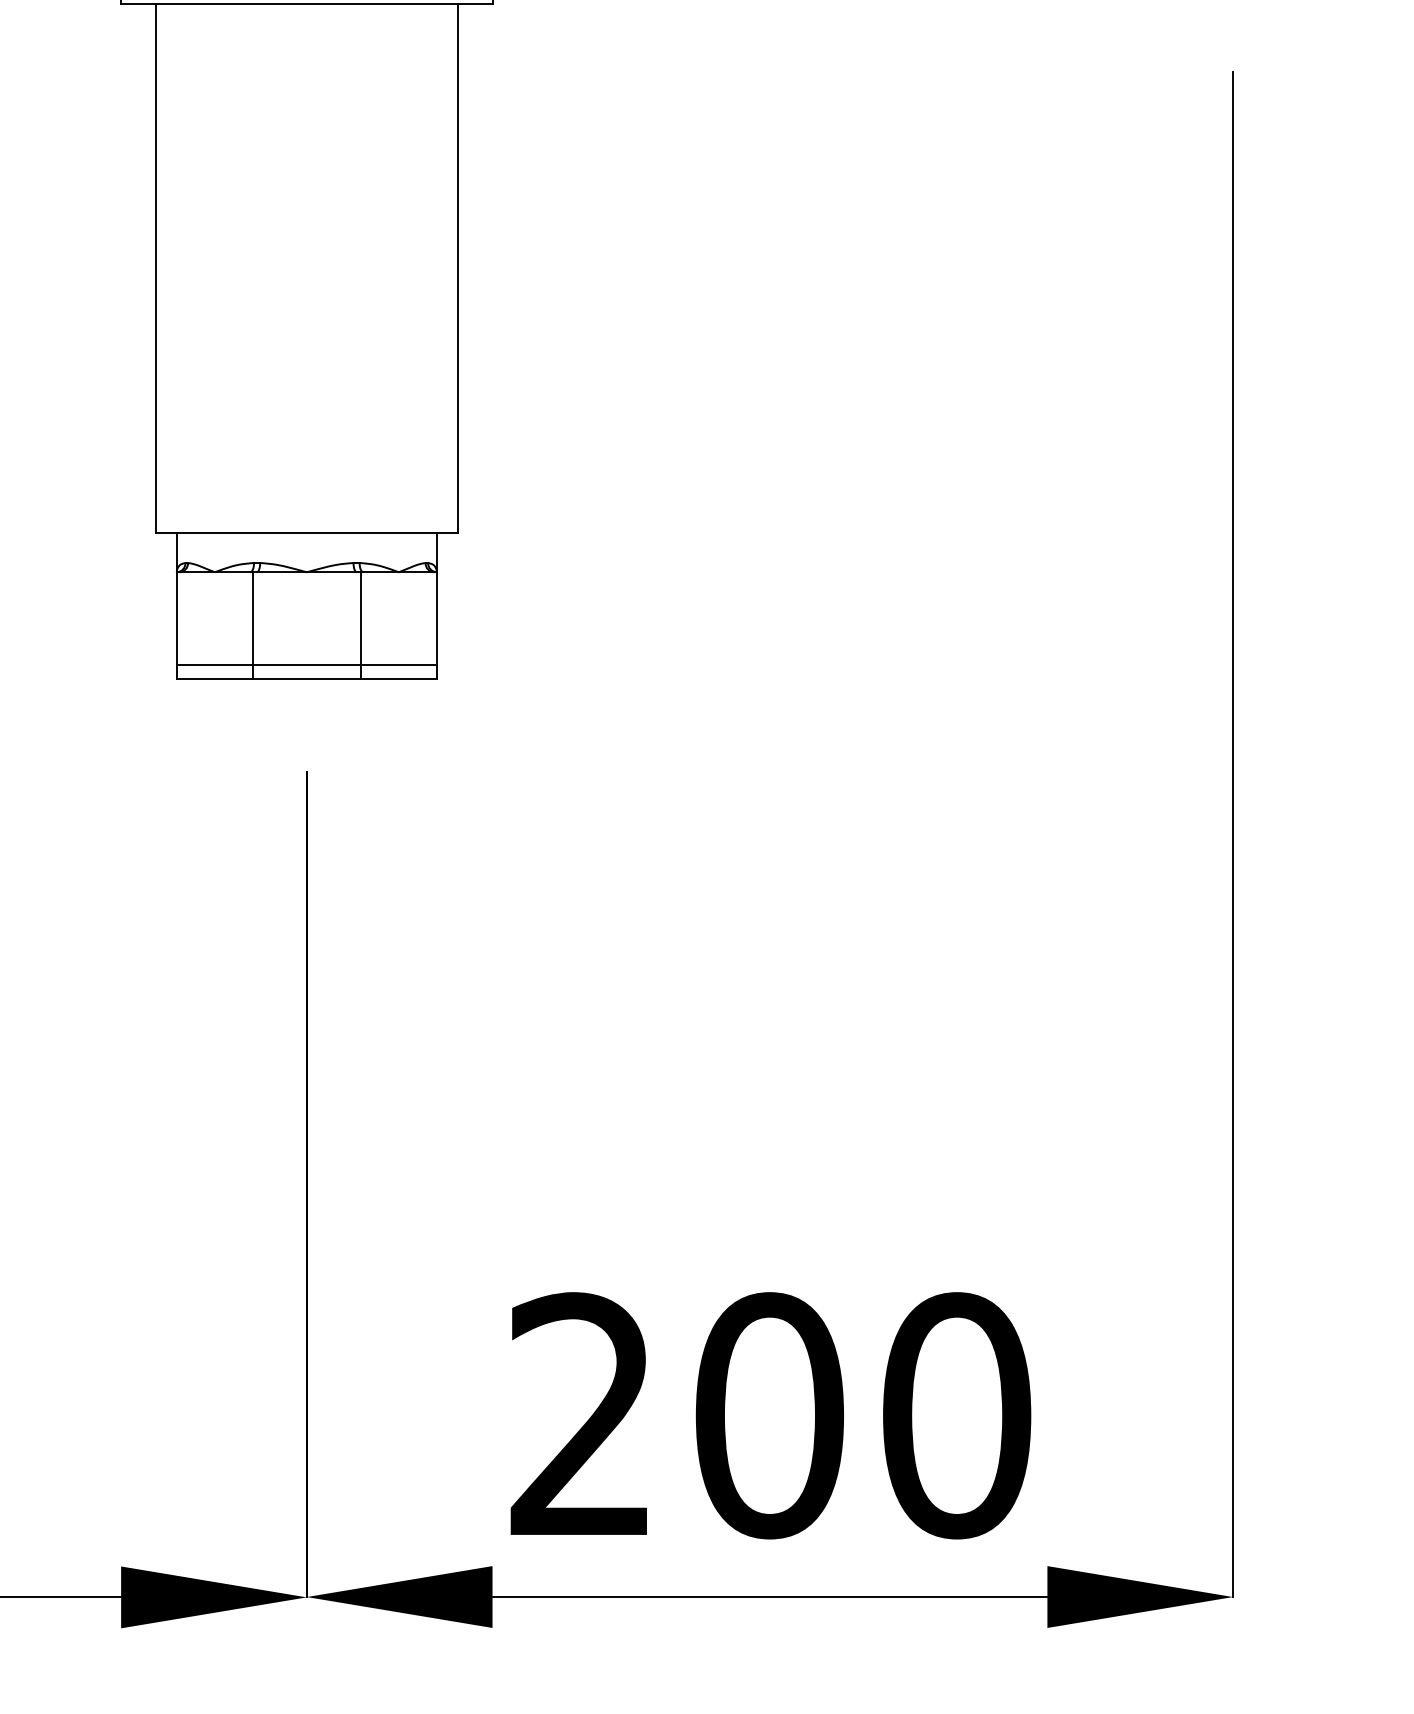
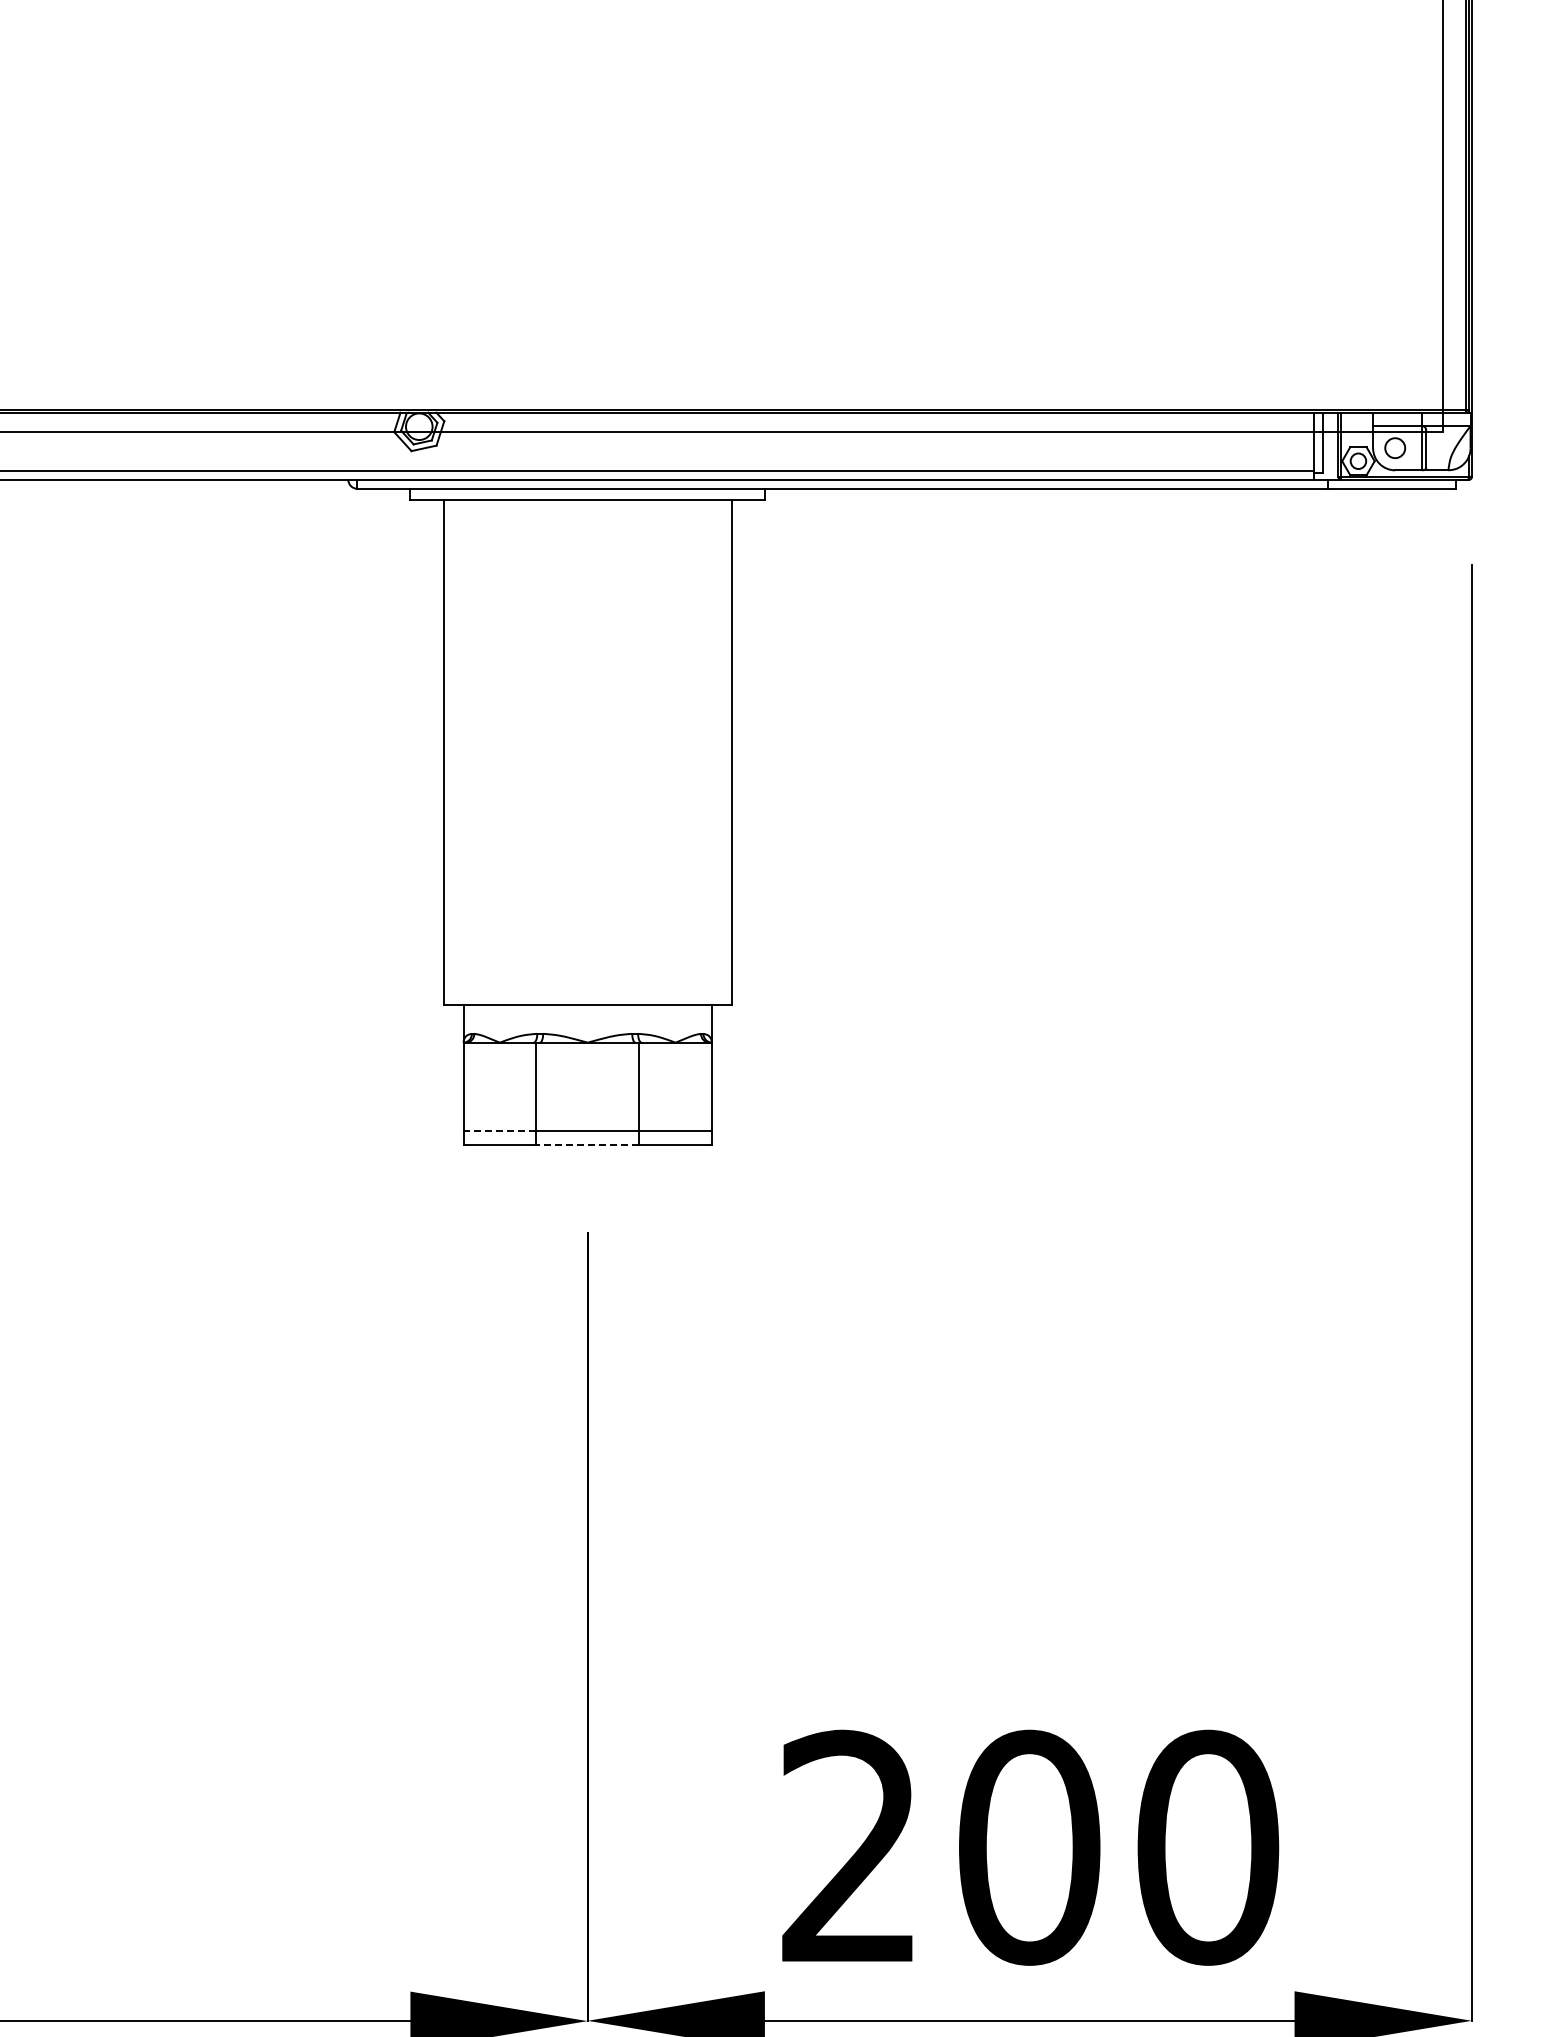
line: (214, 665) -> (499, 1131), solid -> dashed
line: (306, 678) -> (587, 1144), solid -> dashed

